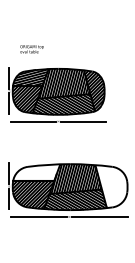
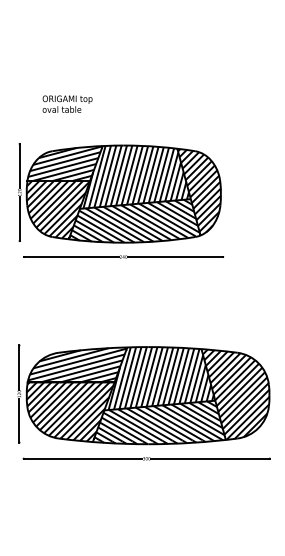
hatch: (36, 185) -> (76, 392), added
hatch: (111, 186) -> (235, 394), added

